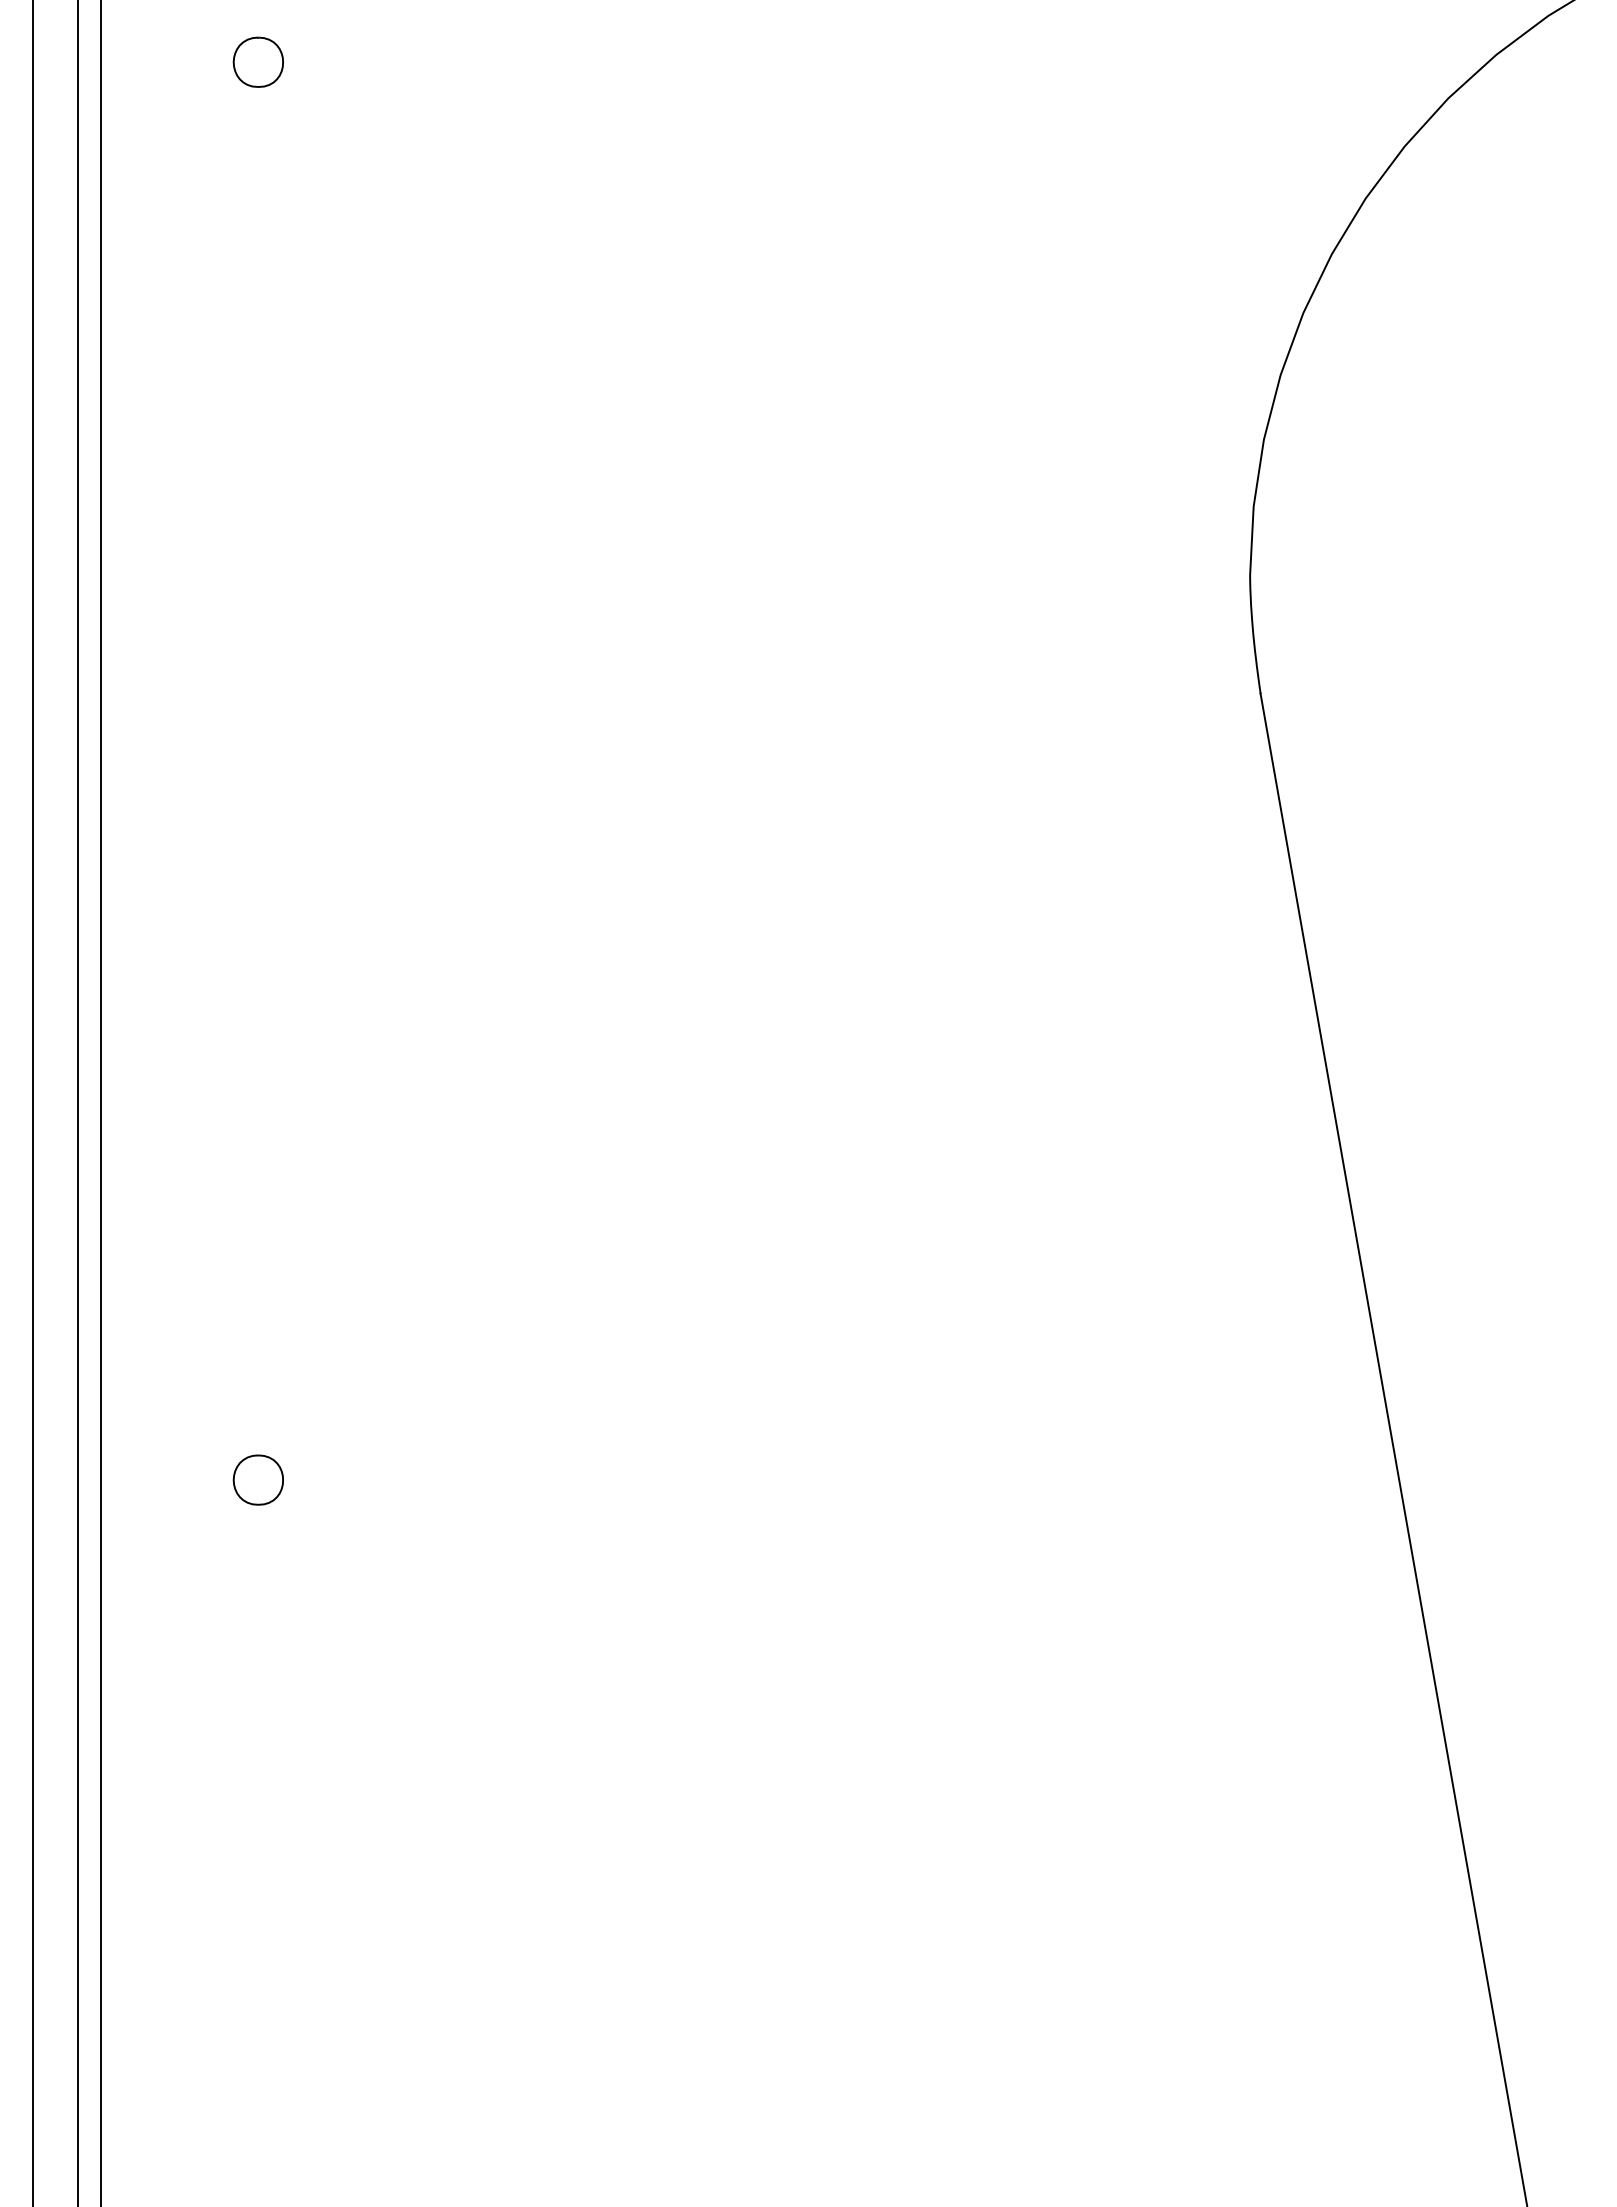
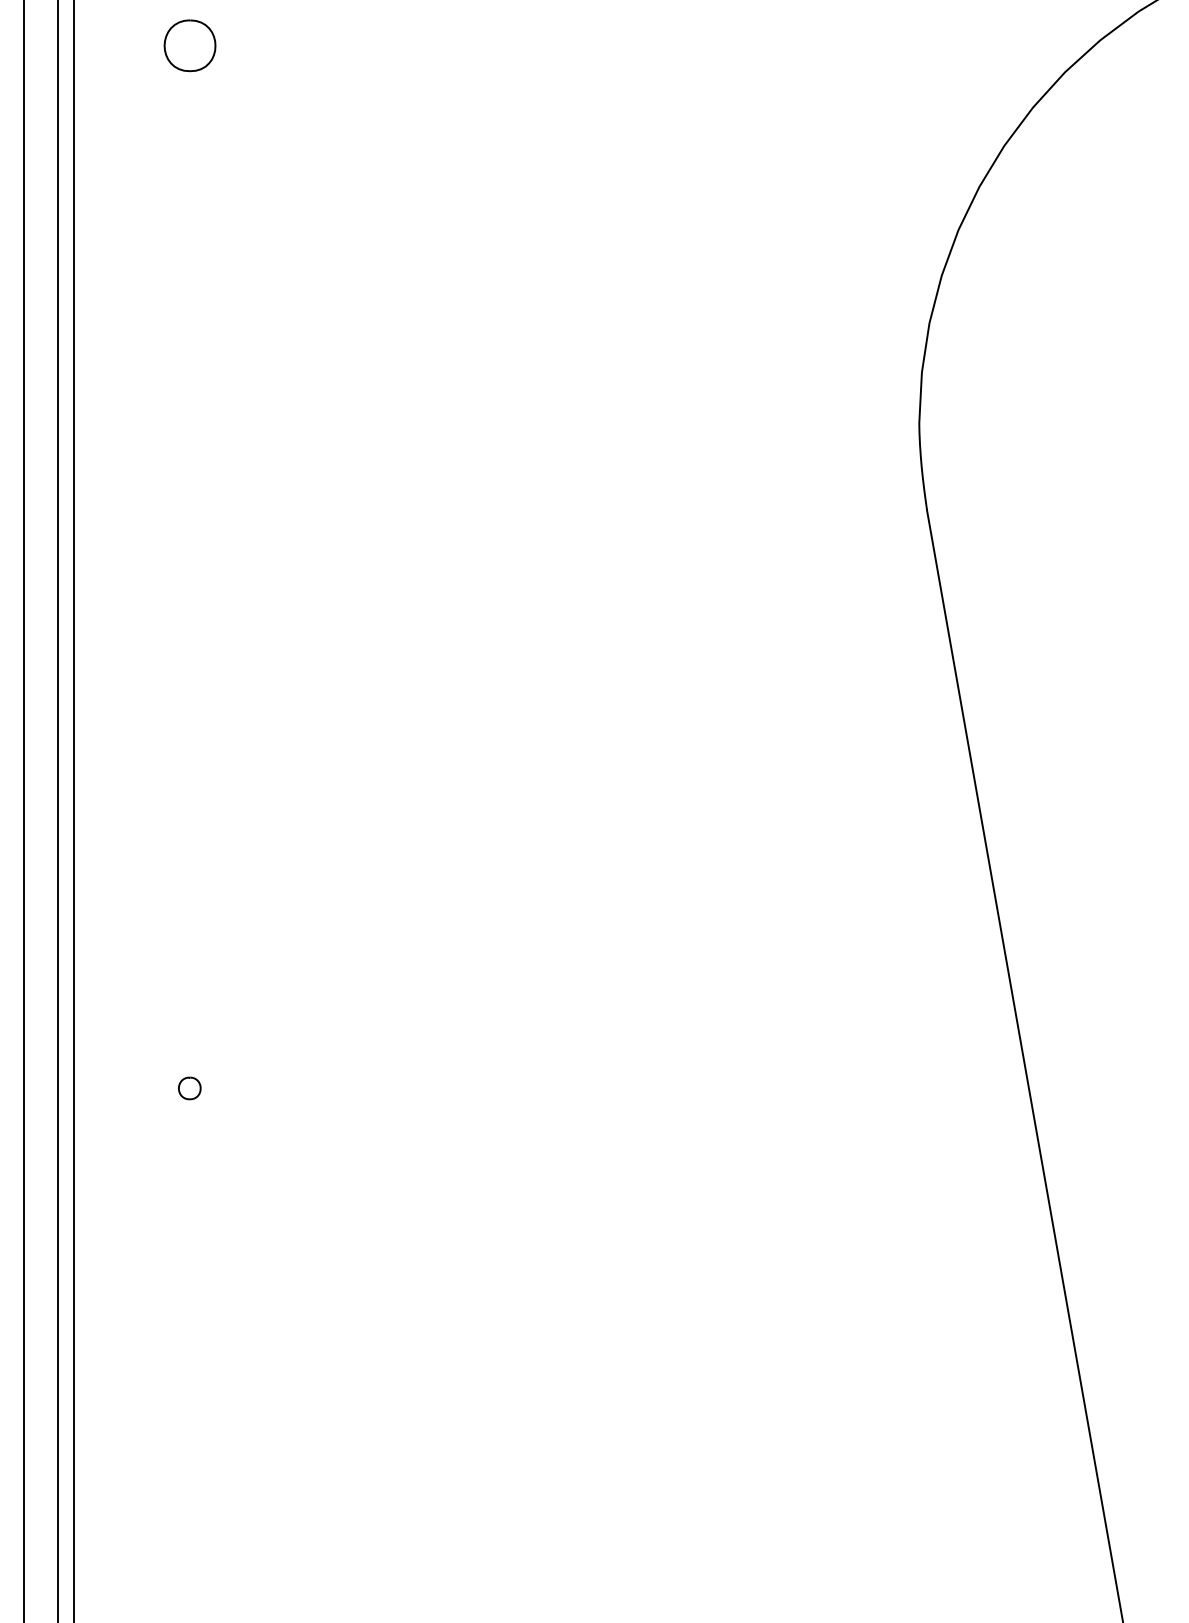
part: (257, 61) -> (189, 45), size x1.4
part: (257, 1479) -> (189, 1088), size x0.6

